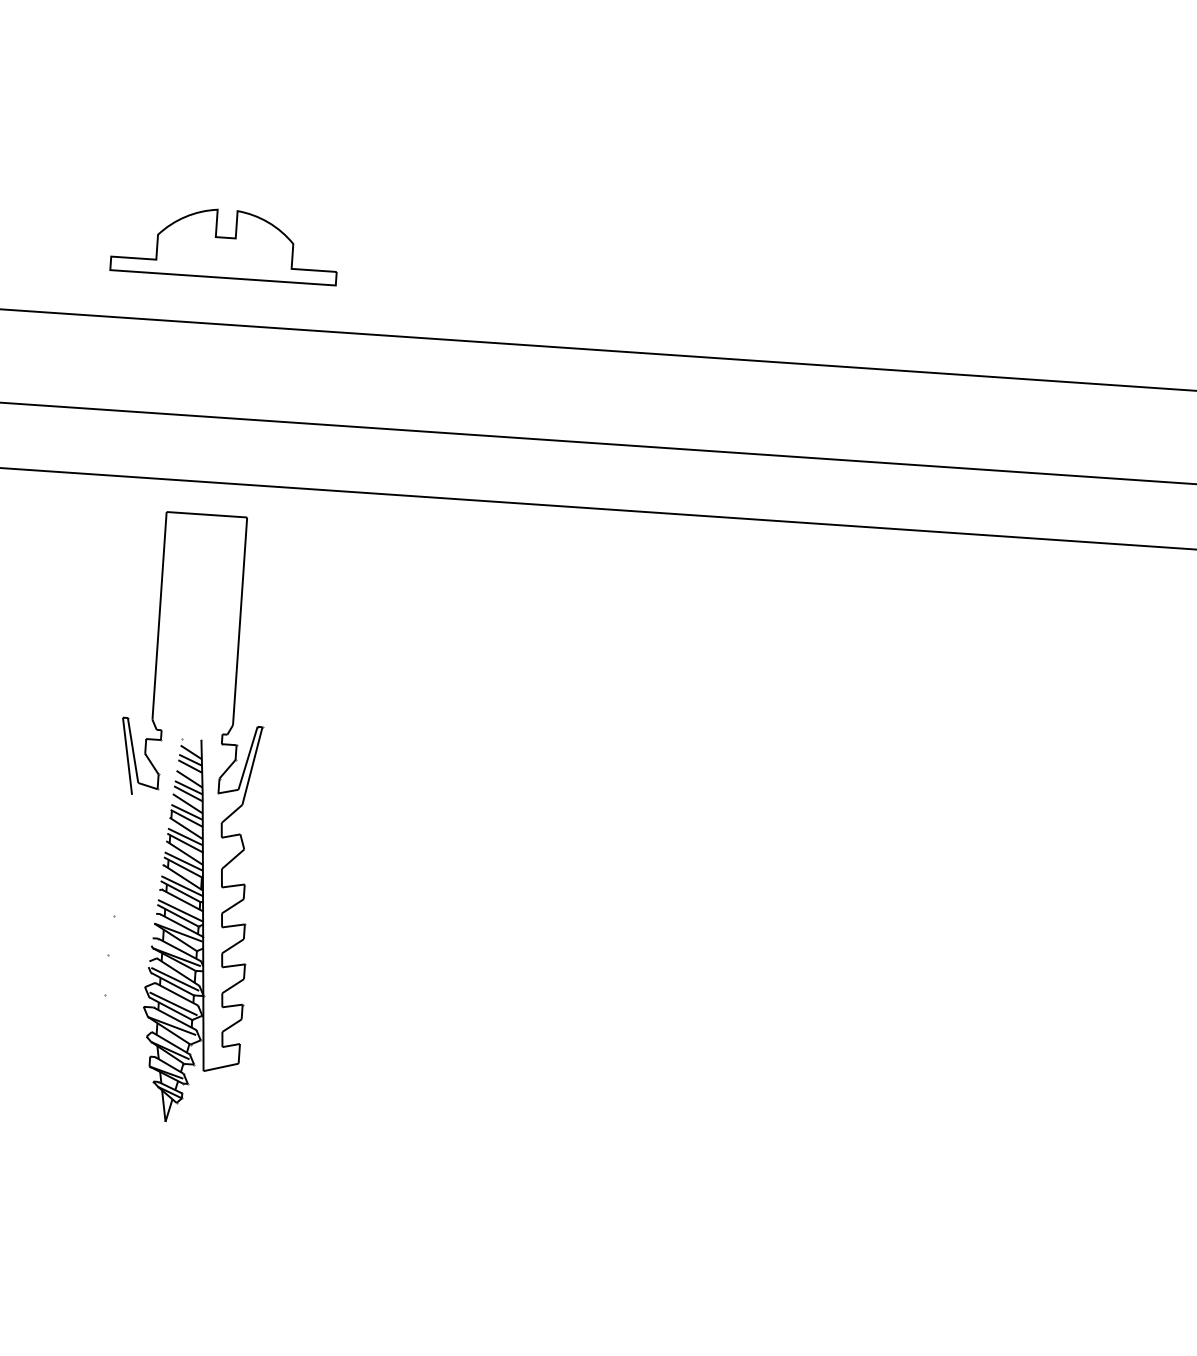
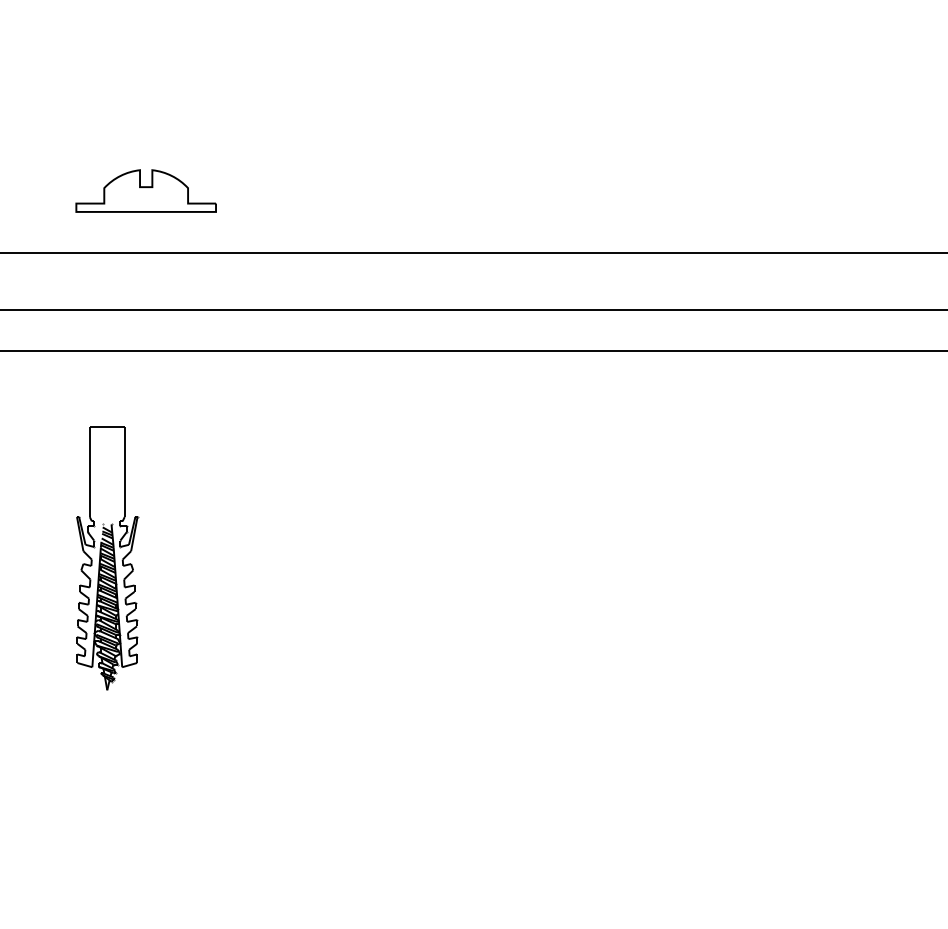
part: (224, 243) -> (145, 190), moved
part: (186, 817) -> (107, 558), size x0.7

